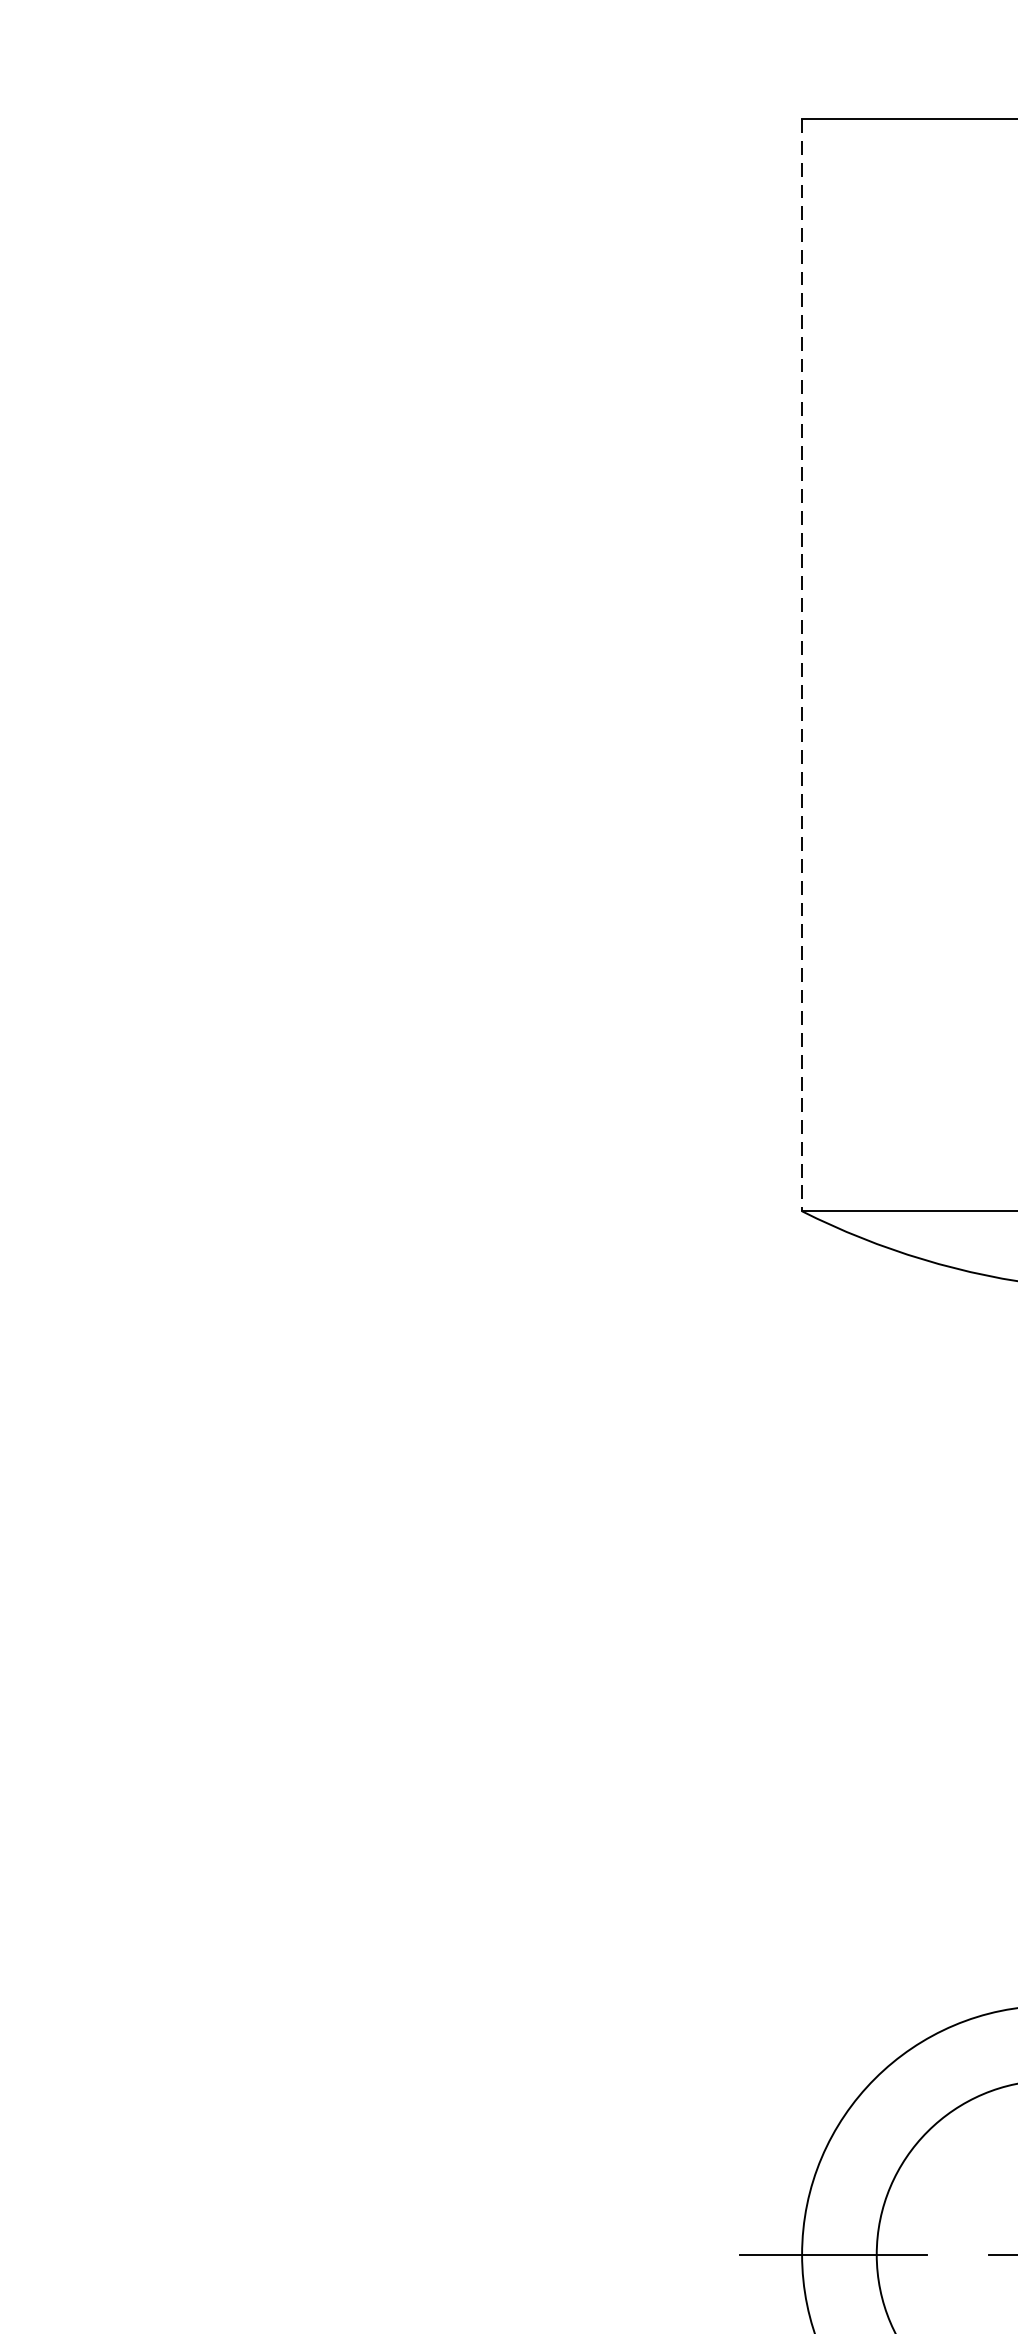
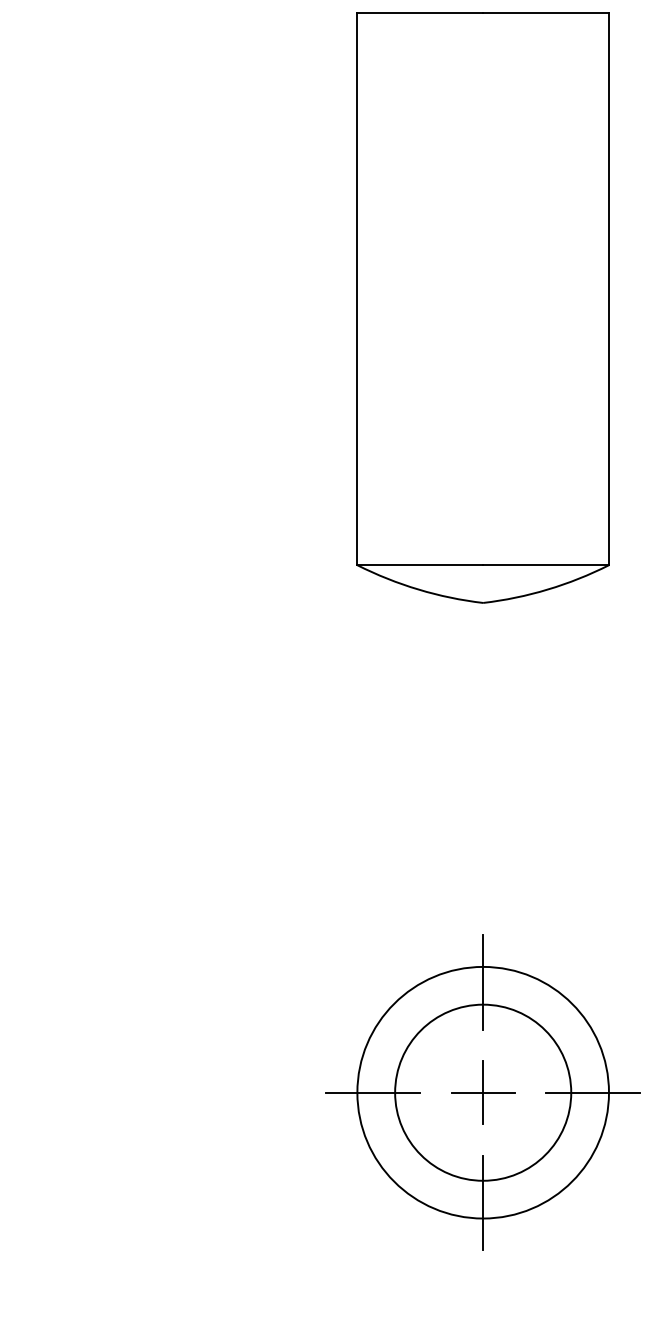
line: (802, 665) -> (357, 289), dashed -> solid

